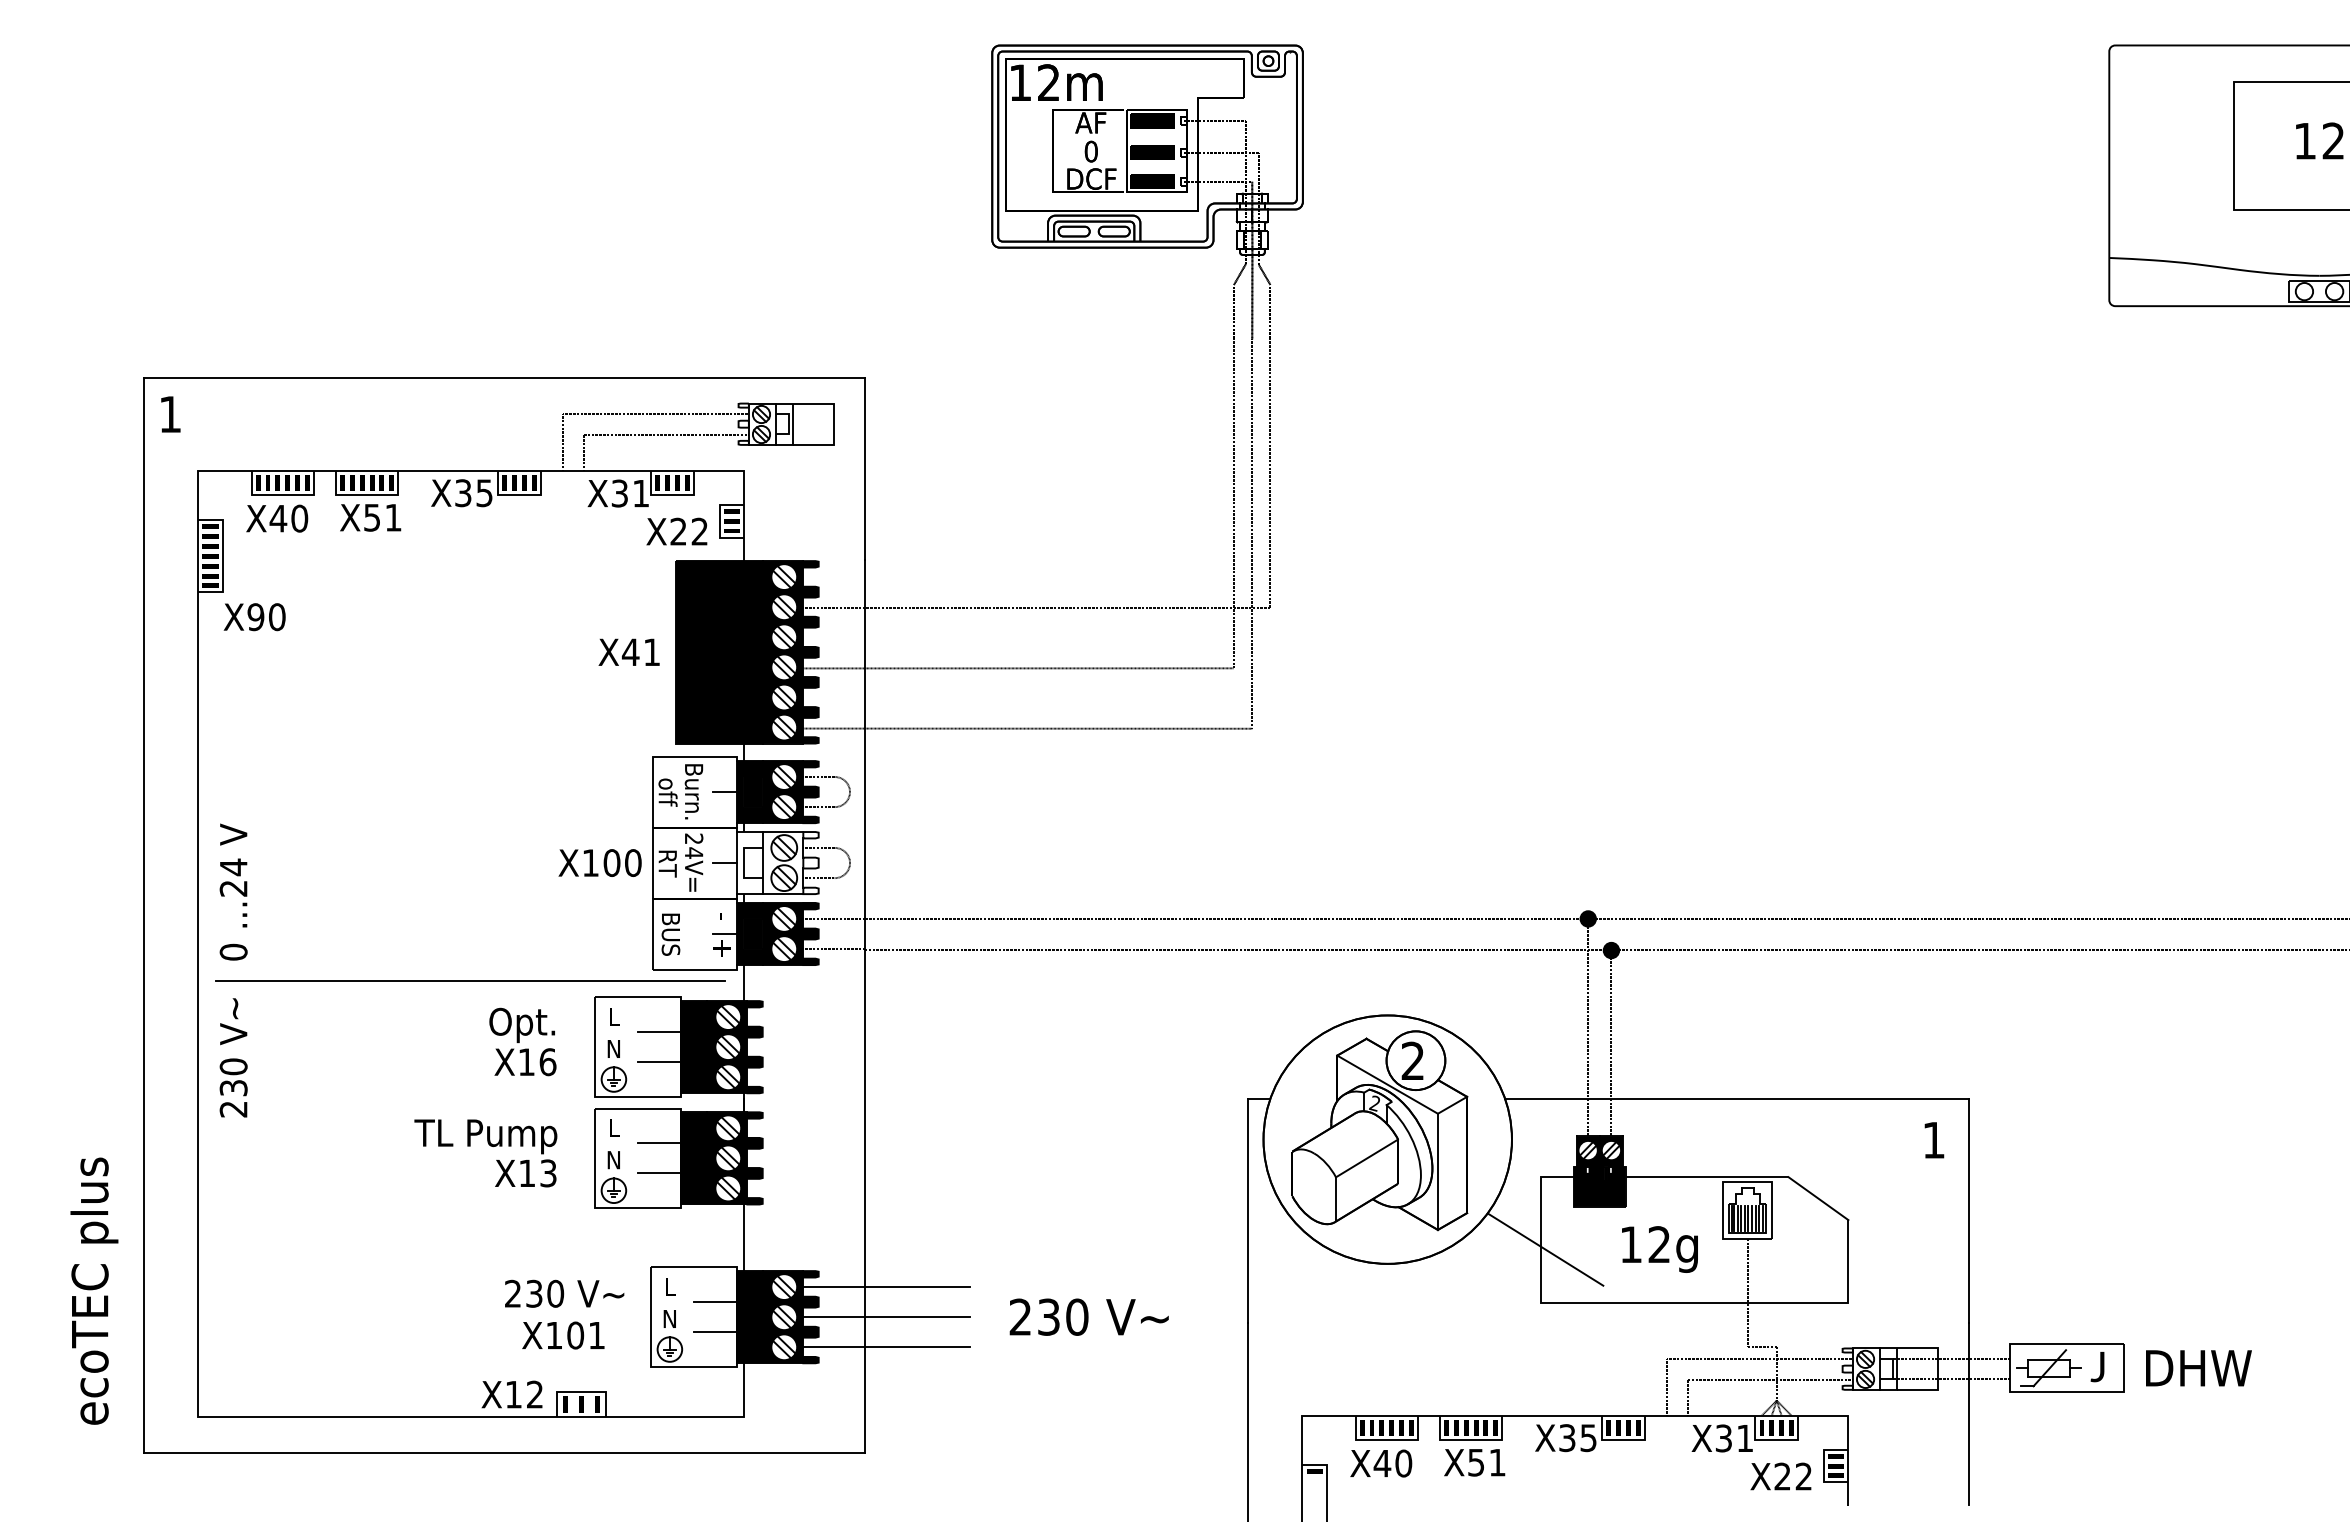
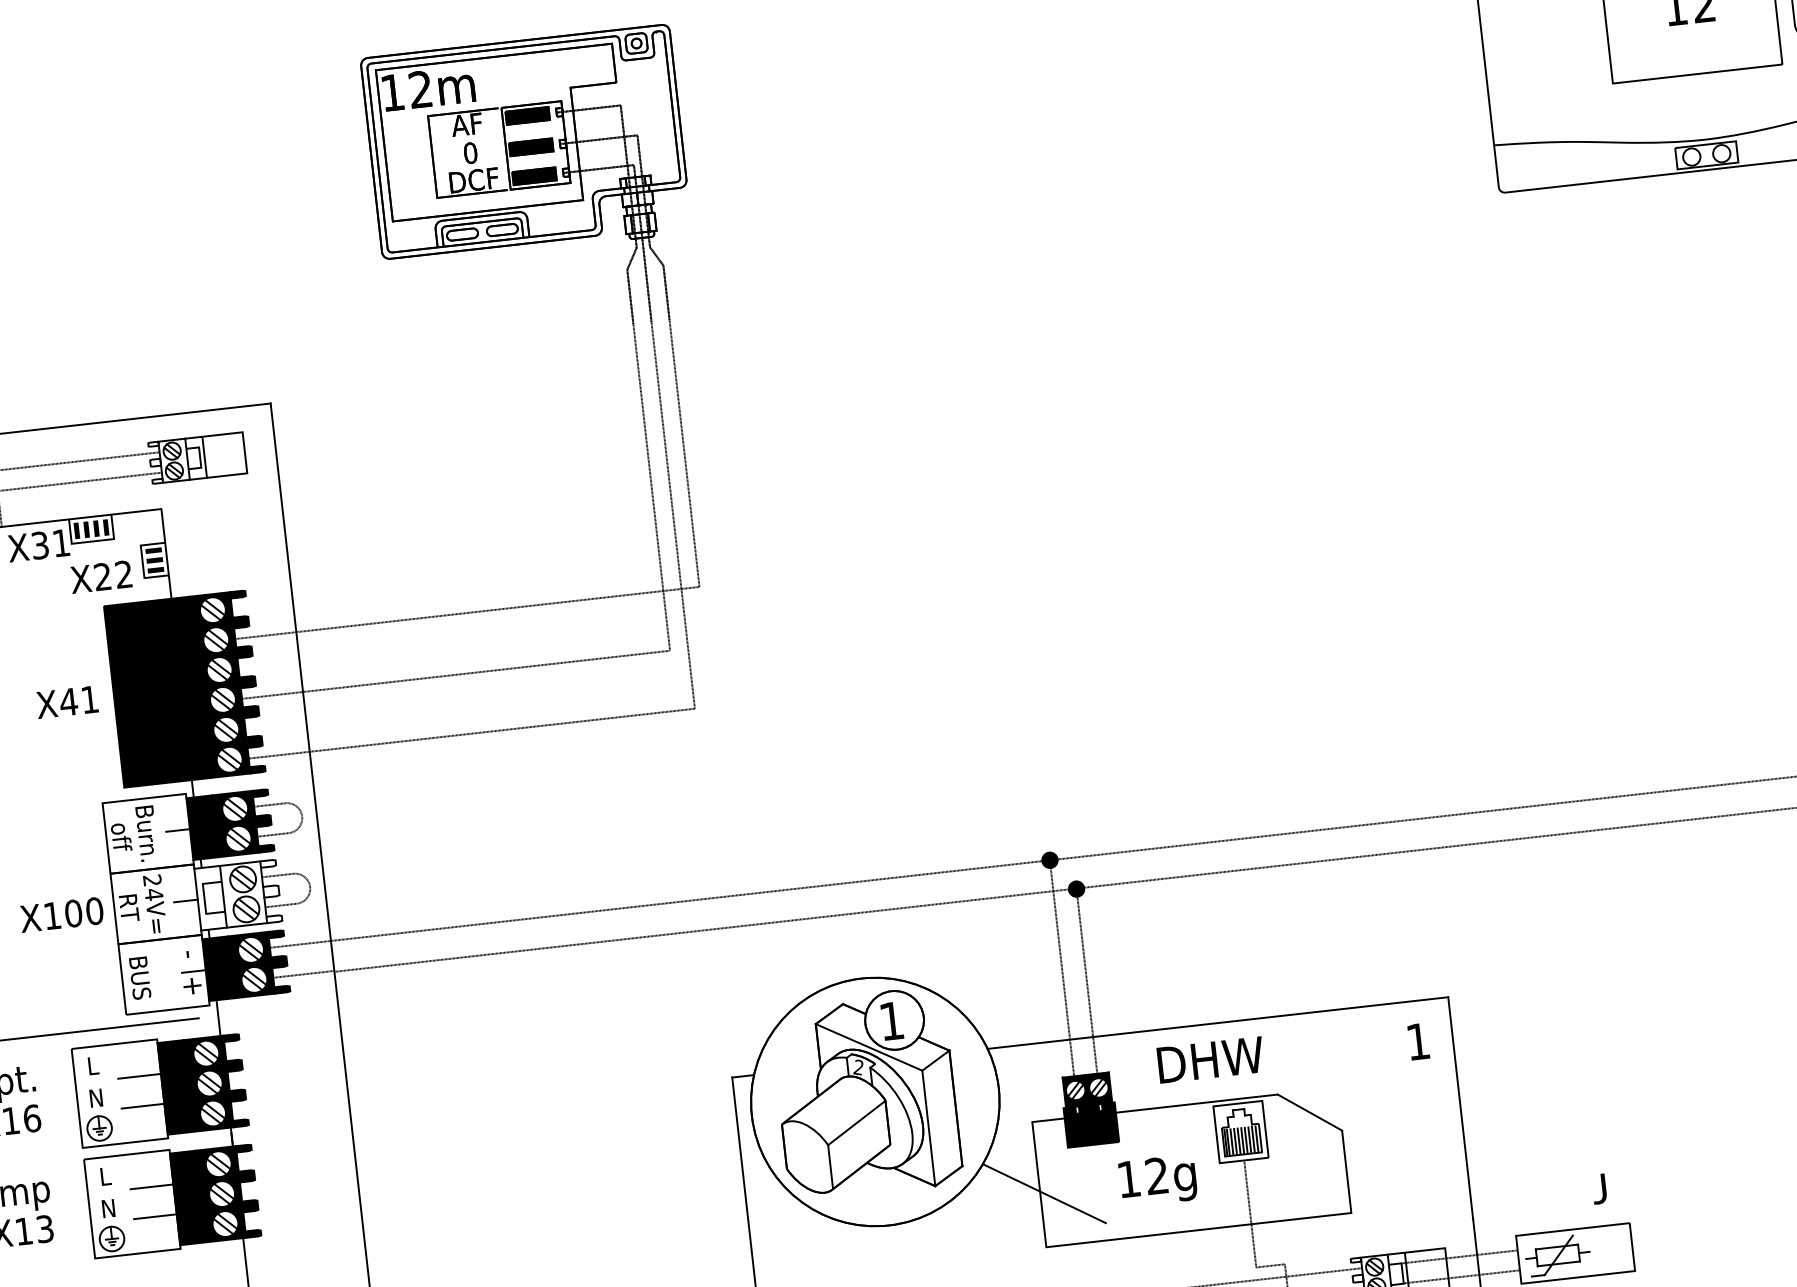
text: (1412, 1060) -> (891, 1020), 2 -> 1
text: (2097, 1367) -> (1599, 1189), moved
text: (2198, 1368) -> (1210, 1060), moved

